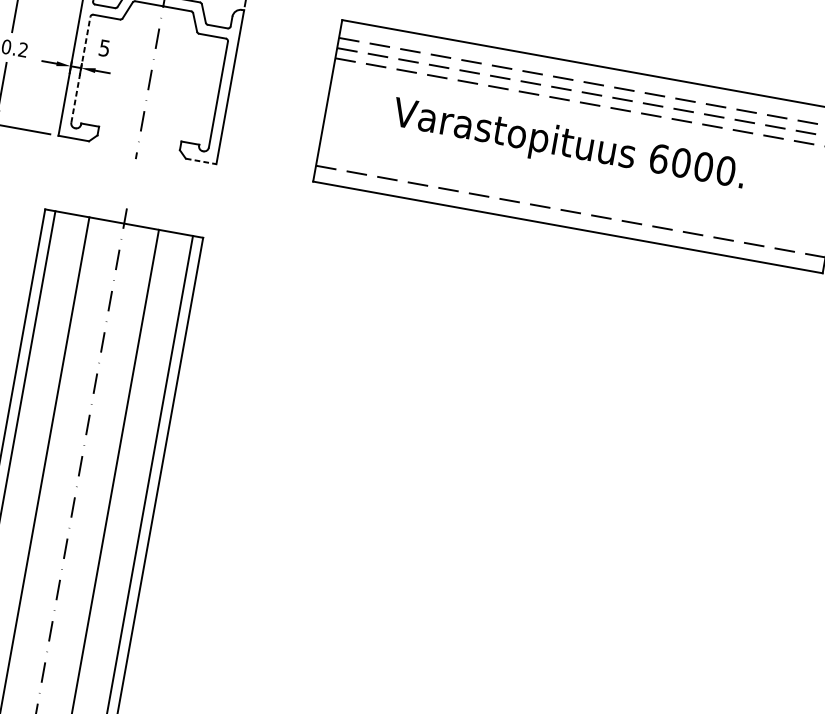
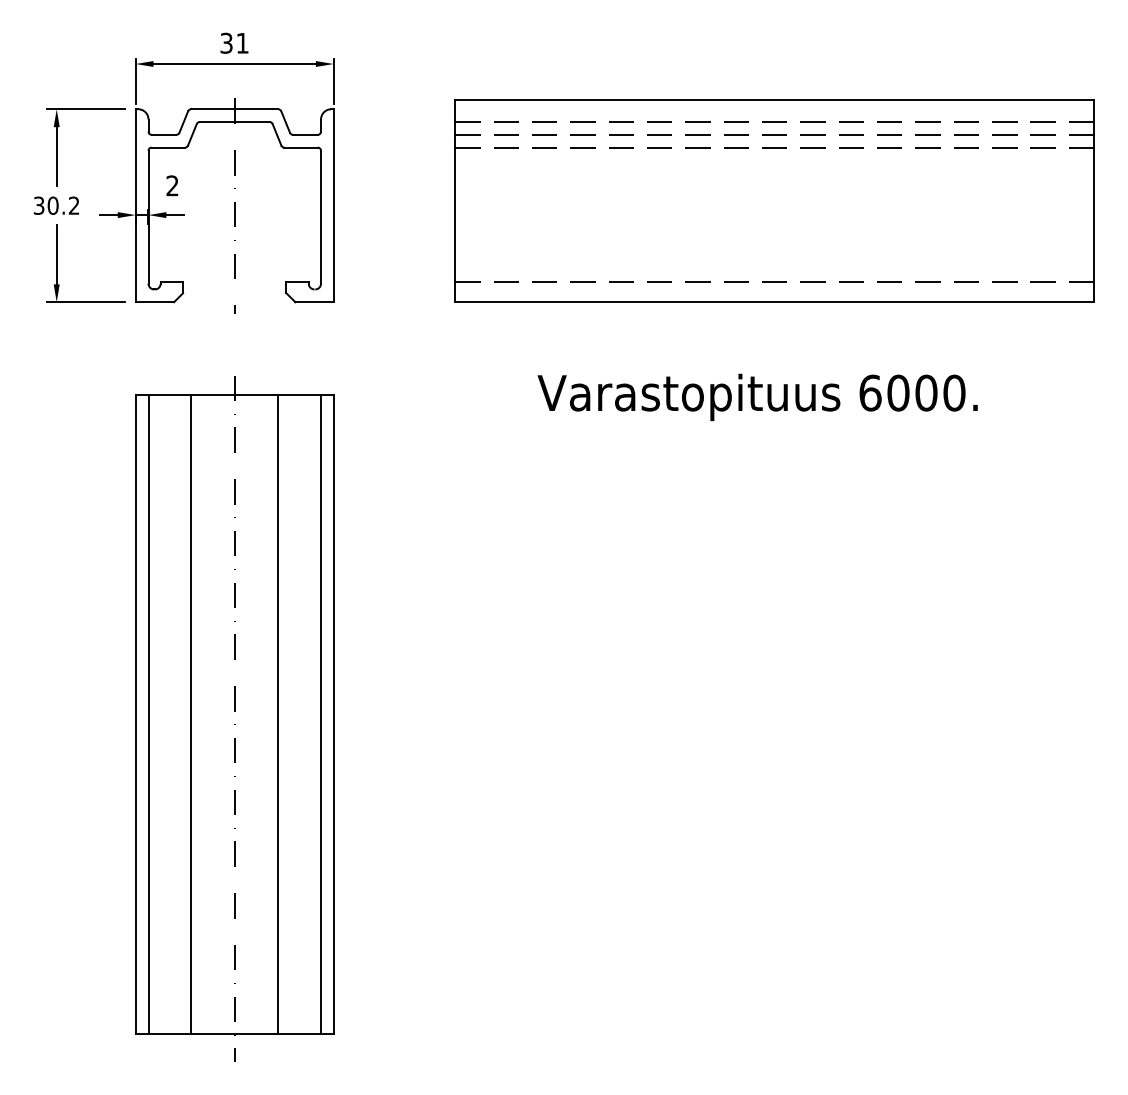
text: (104, 47) -> (172, 185), 5 -> 2
line: (80, 69) -> (148, 216), dashed -> solid
text: (568, 146) -> (757, 397), moved
line: (201, 161) -> (315, 302), dashed -> solid

